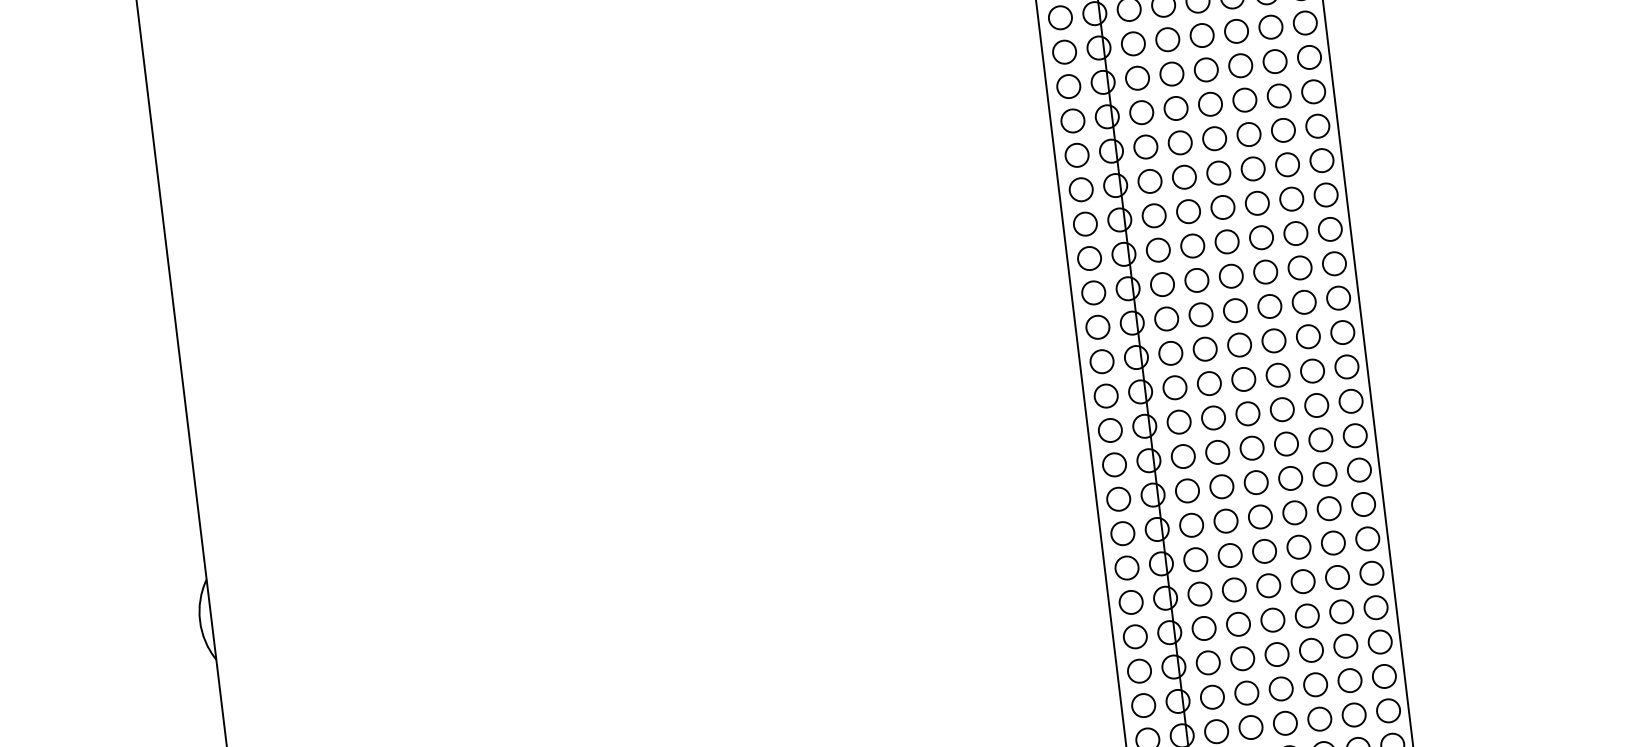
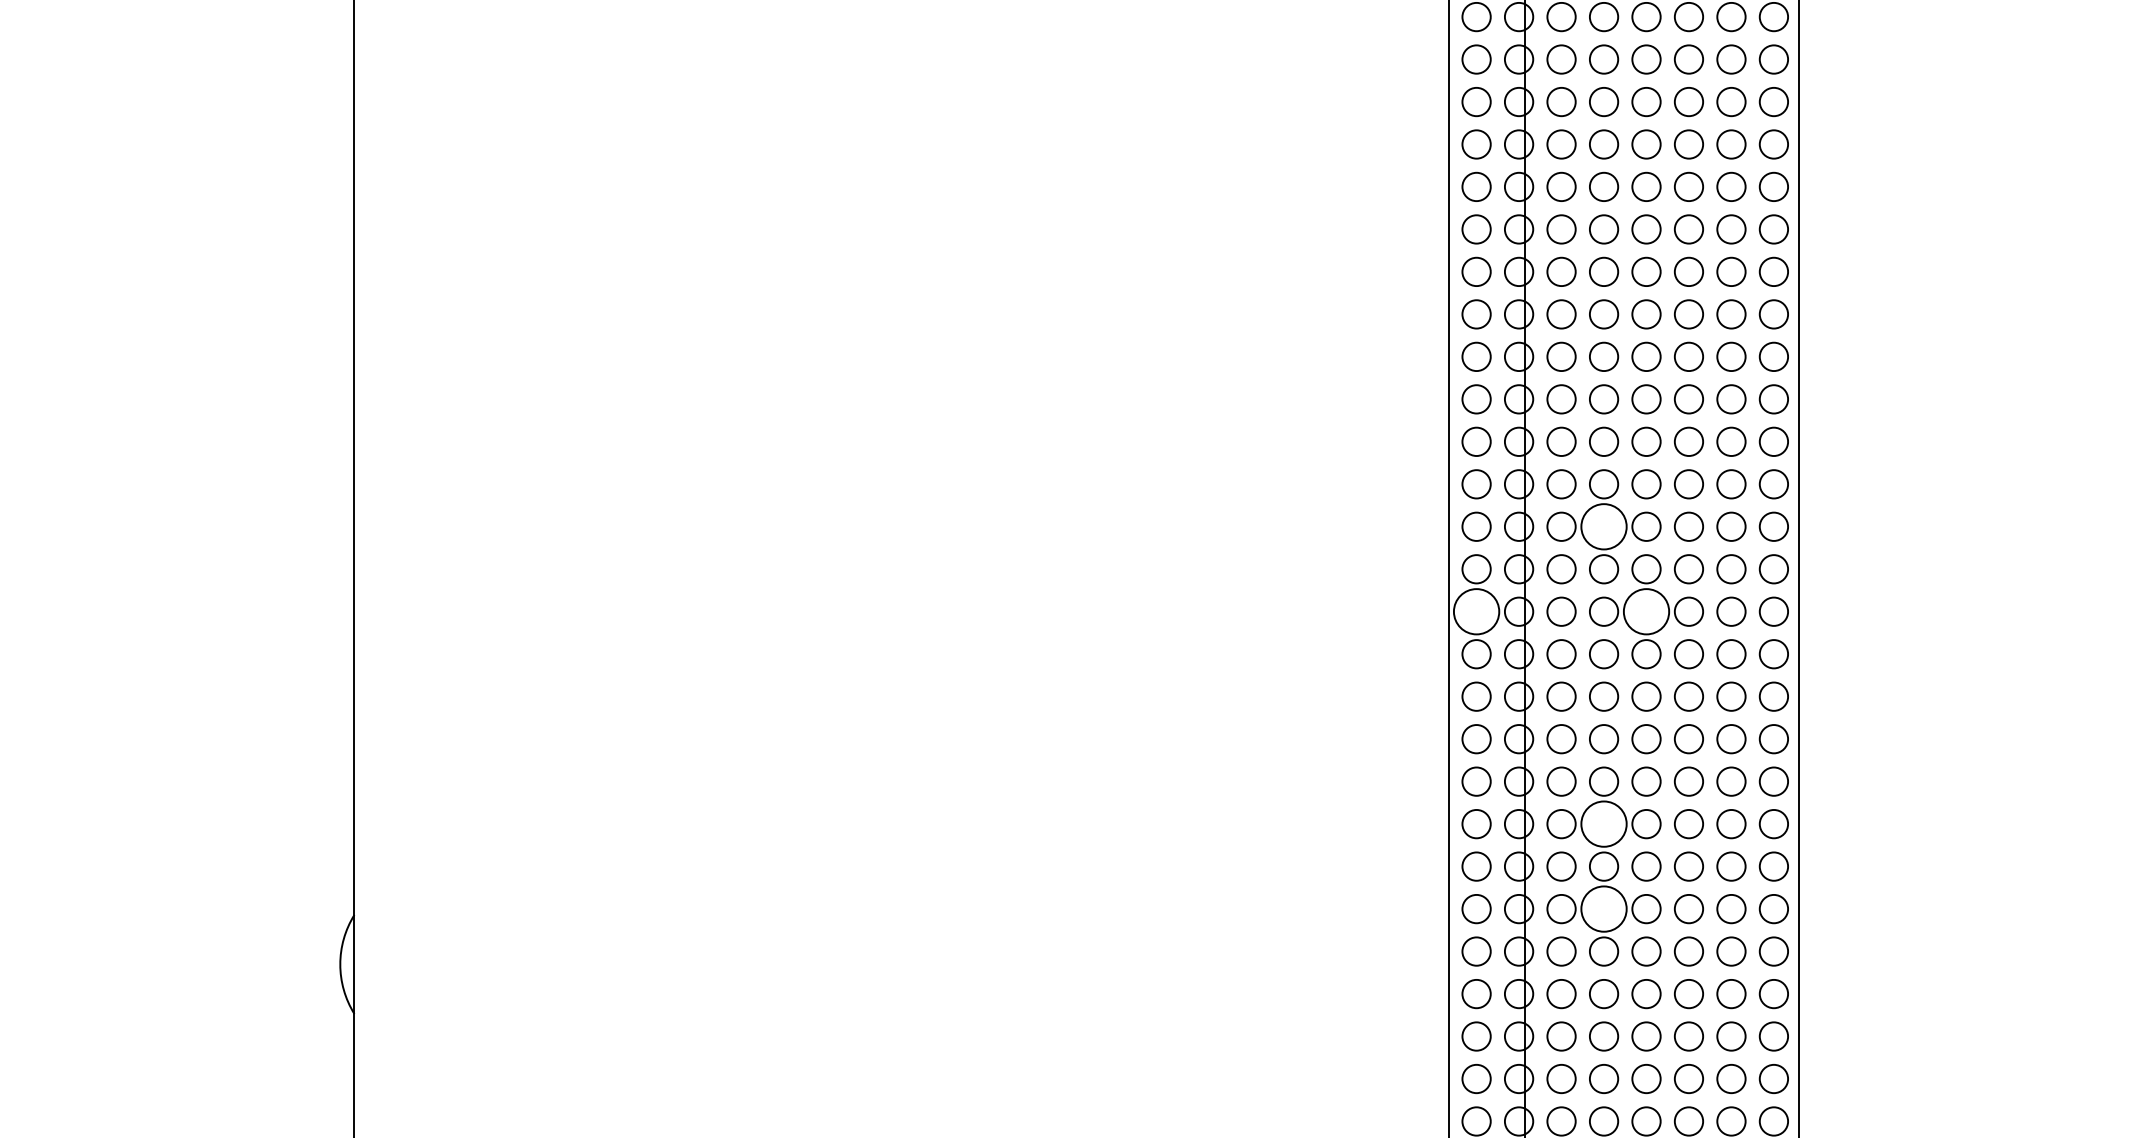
circle: (1179, 142) -> (1603, 526), size x1.6
circle: (1222, 207) -> (1646, 611), size x1.6
circle: (1085, 223) -> (1476, 611), size x1.6
circle: (1208, 383) -> (1603, 823), size x1.6
circle: (1217, 451) -> (1603, 908), size x1.6

